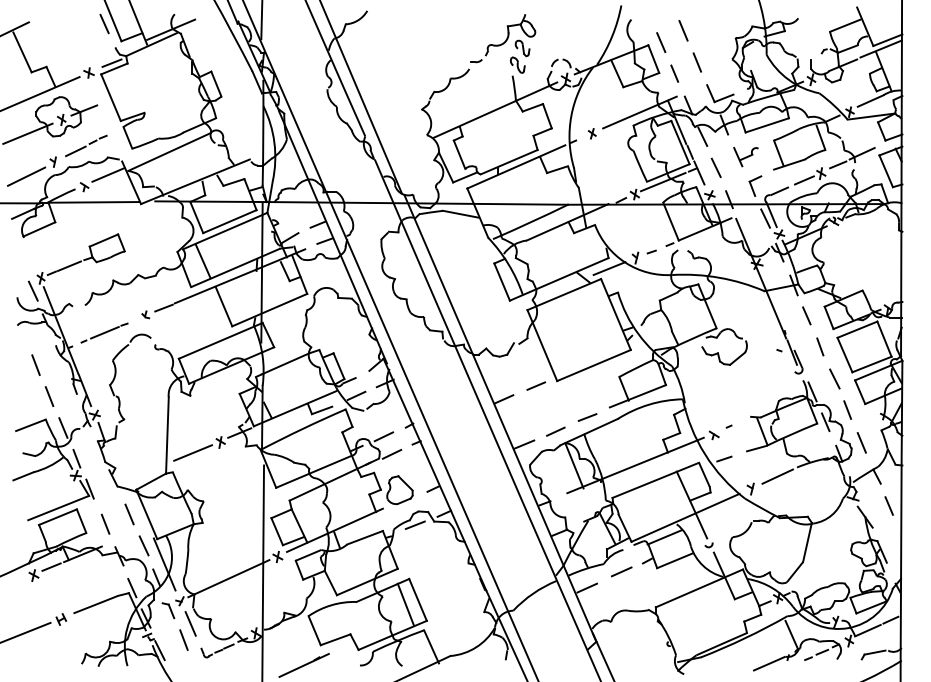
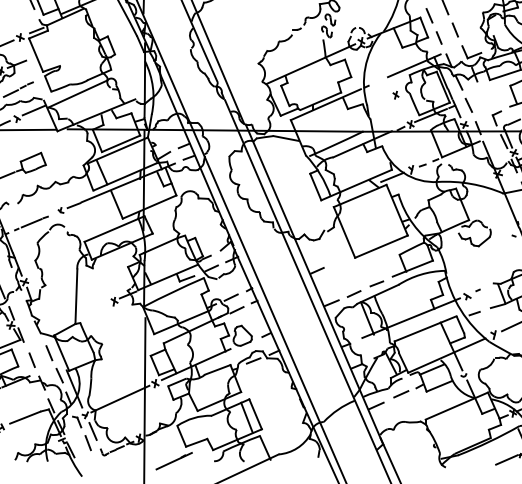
part: (591, 133) -> (395, 95), moved
part: (745, 157) -> (489, 97), removed
line: (536, 385) -> (340, 260), removed
line: (193, 452) -> (95, 308), removed

